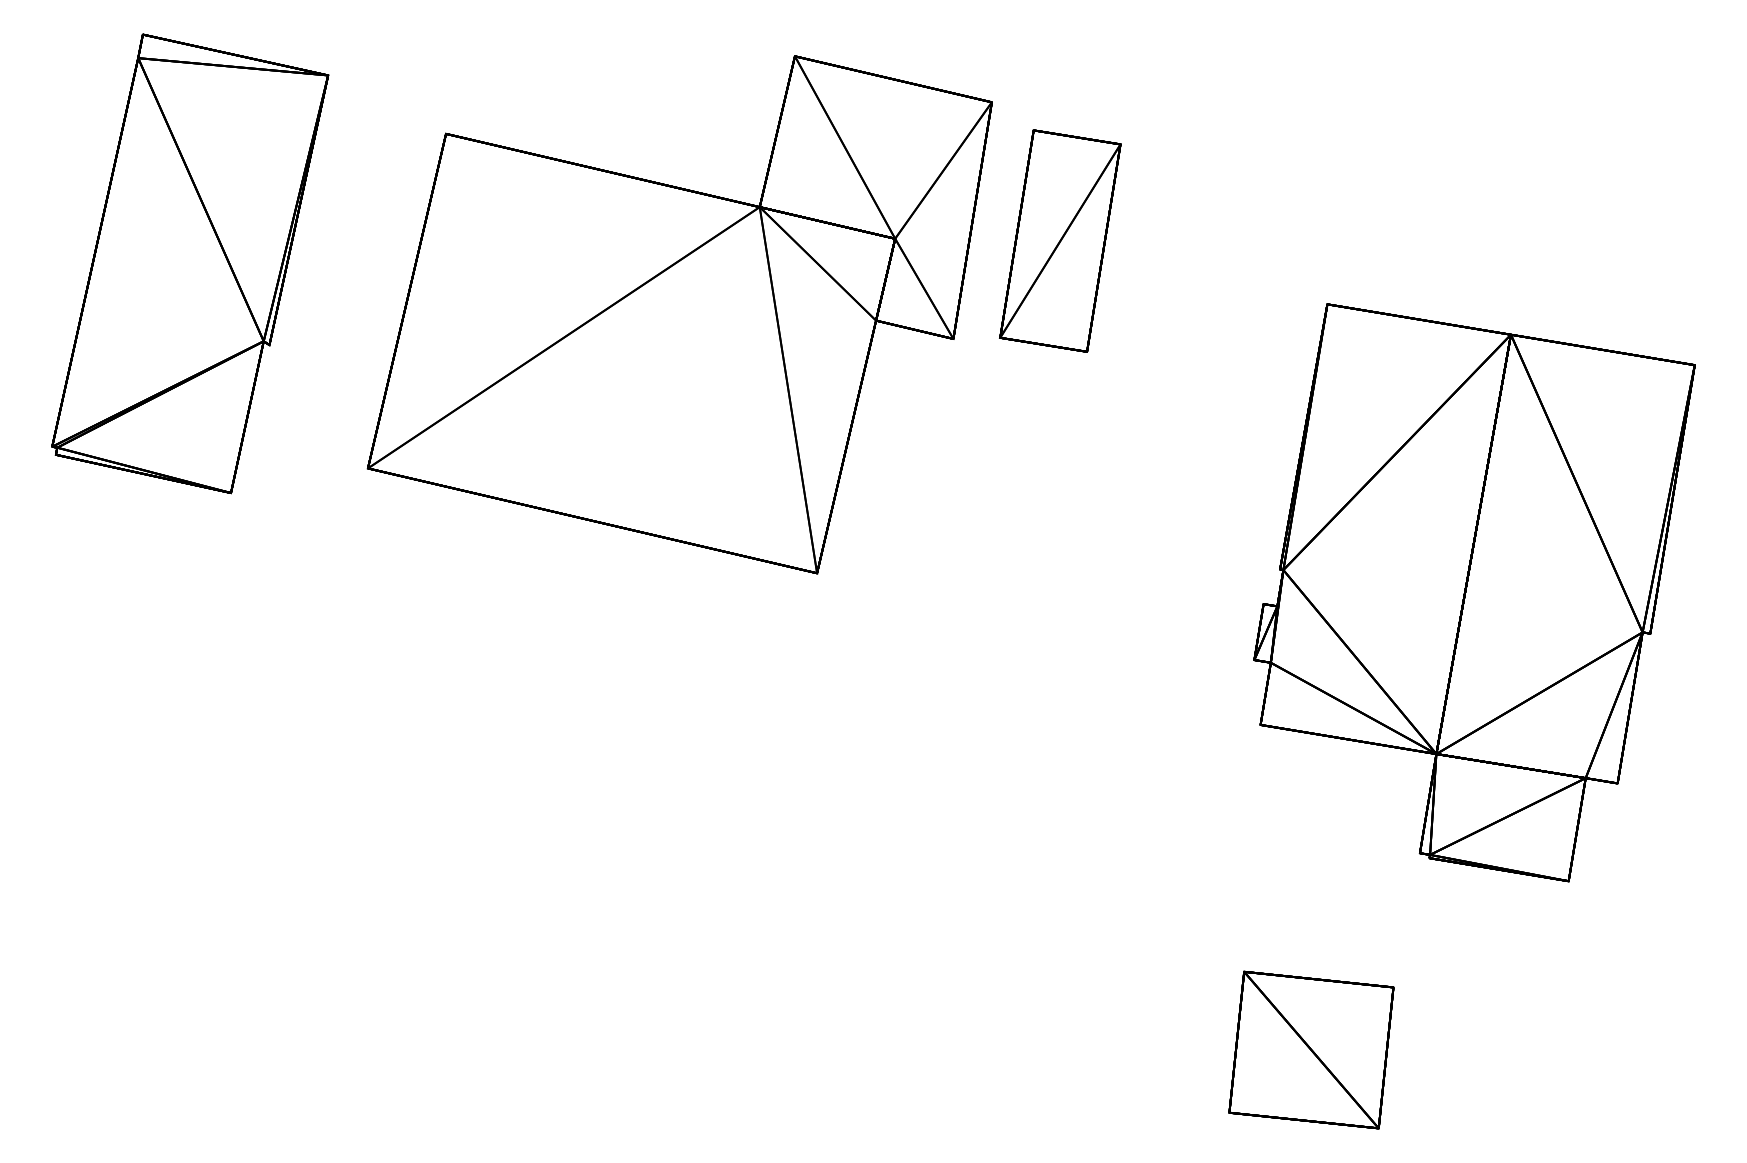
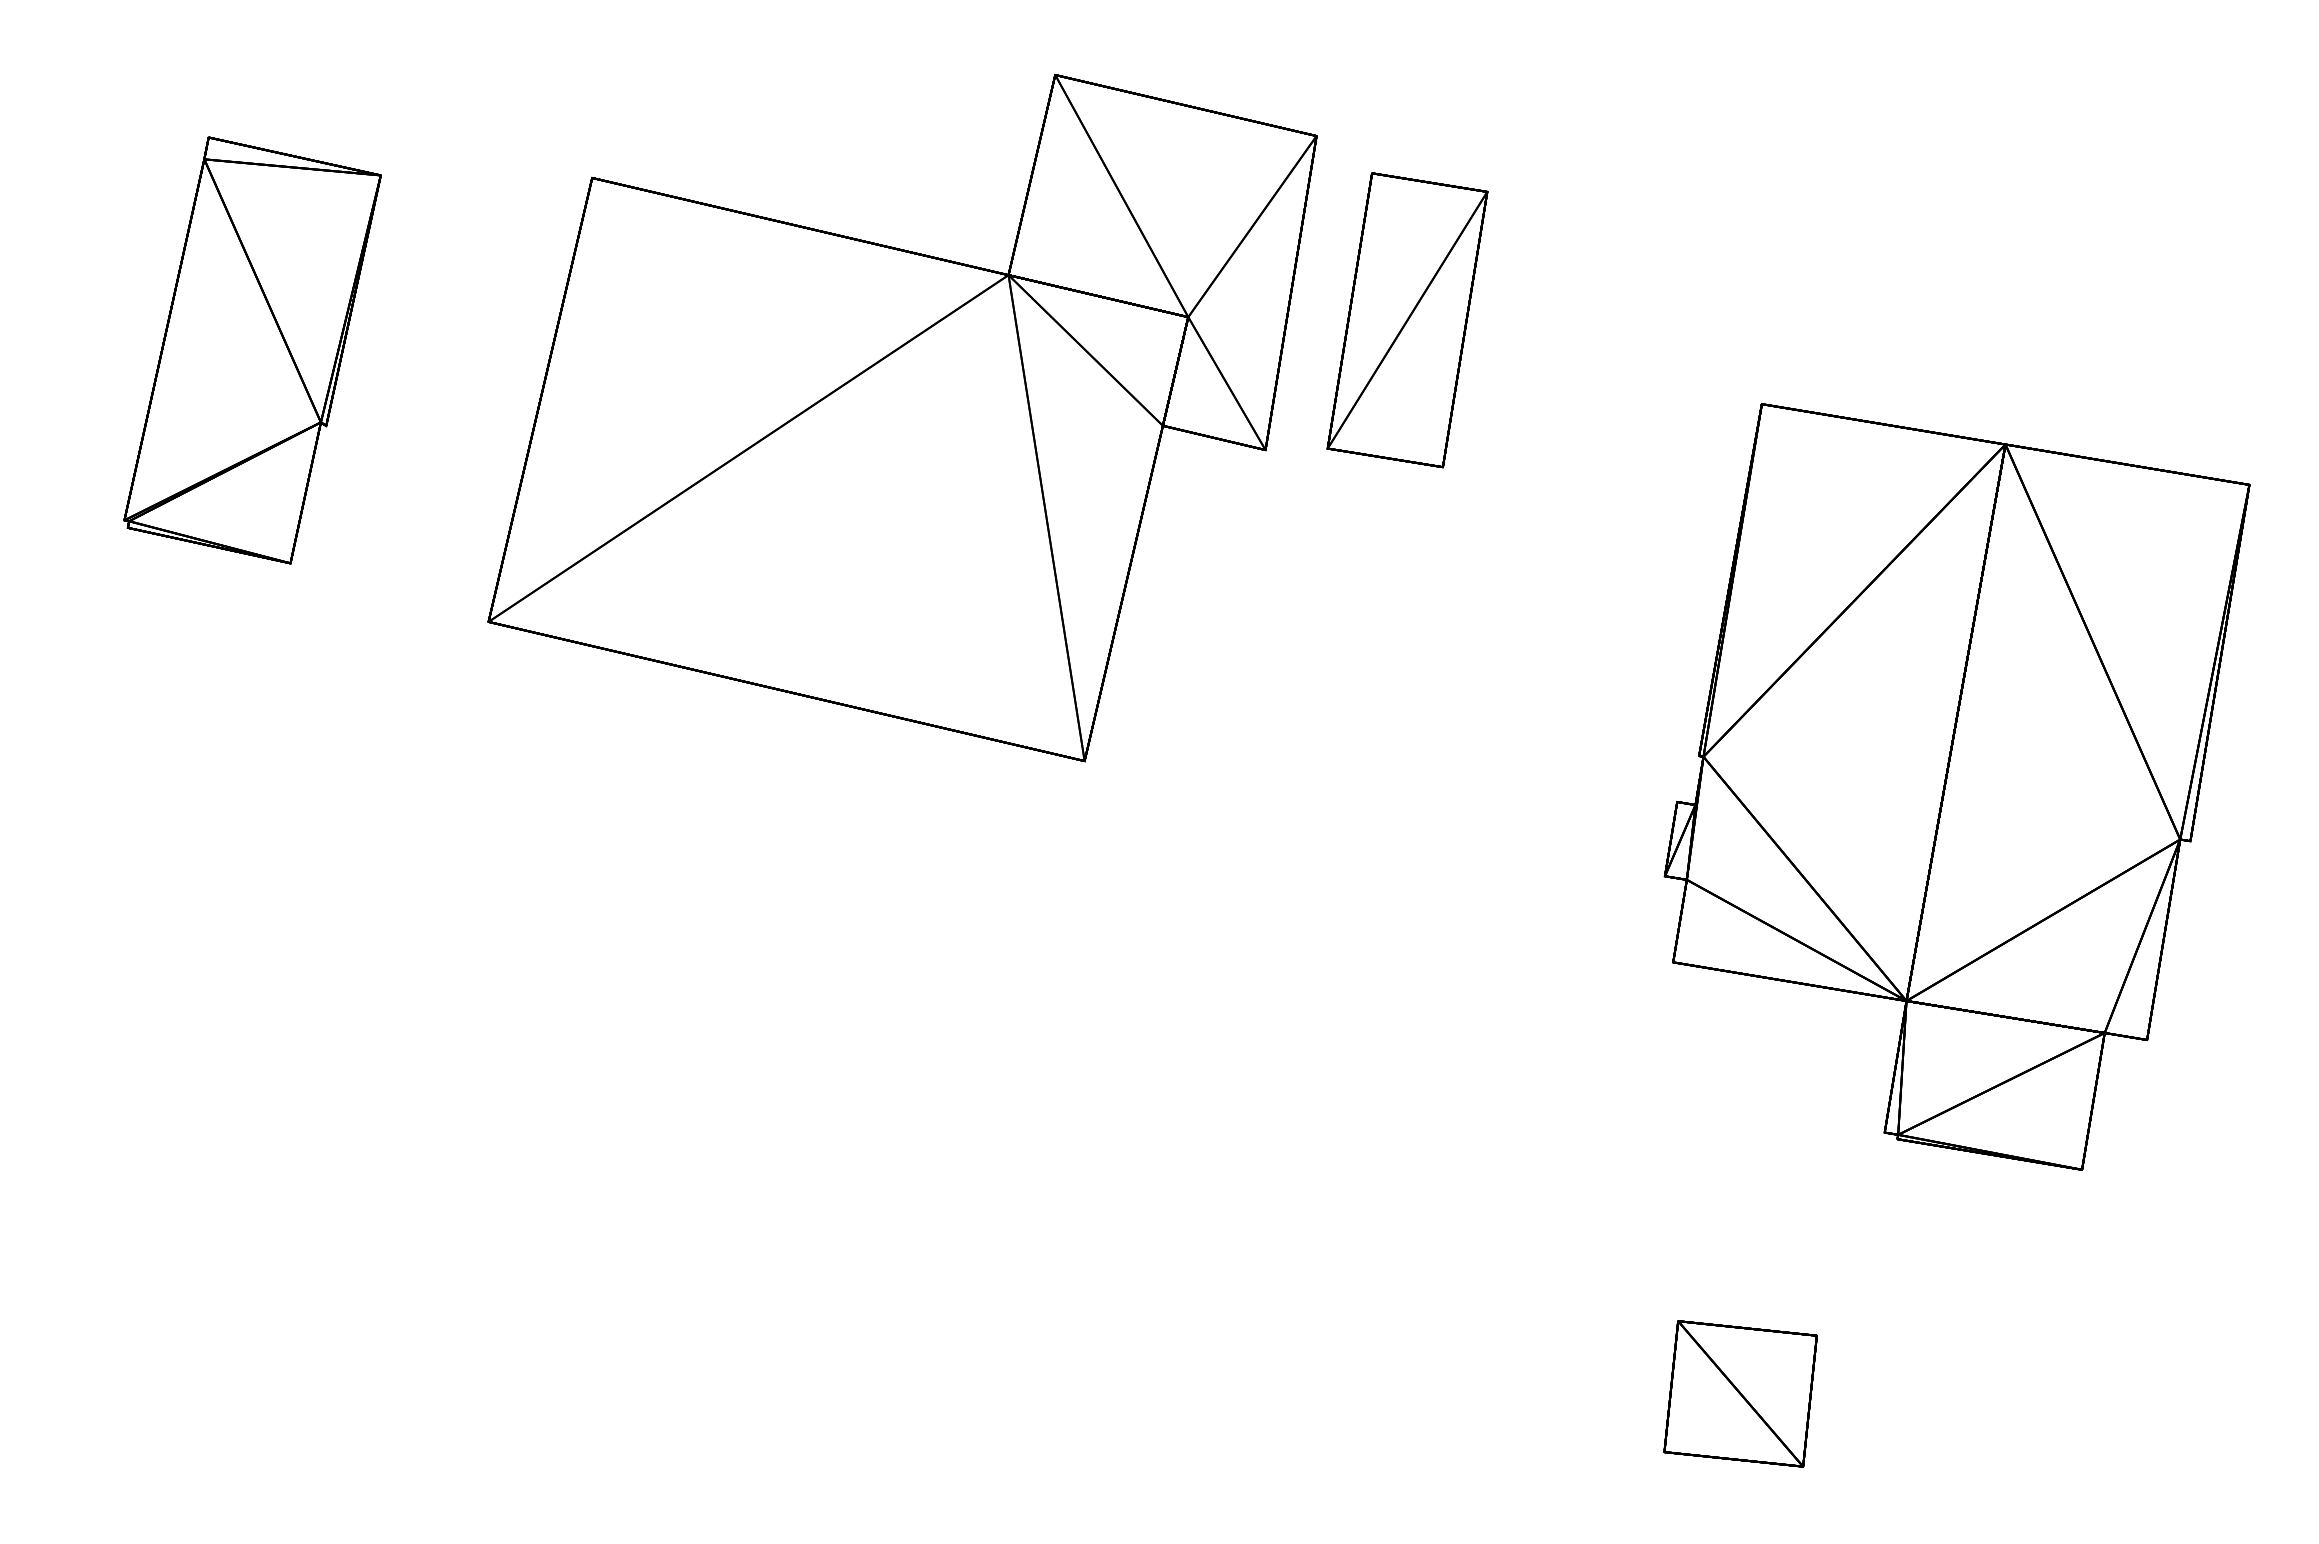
part: (190, 263) -> (252, 350), size x0.7
part: (1311, 1049) -> (1740, 1393), size x0.7

